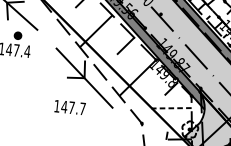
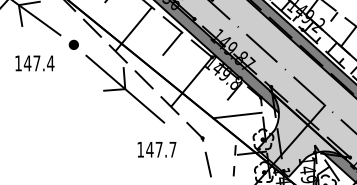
part: (17, 35) -> (73, 44), moved
text: (69, 107) -> (156, 149), moved
line: (170, 108) -> (236, 115), dashed -> solid

